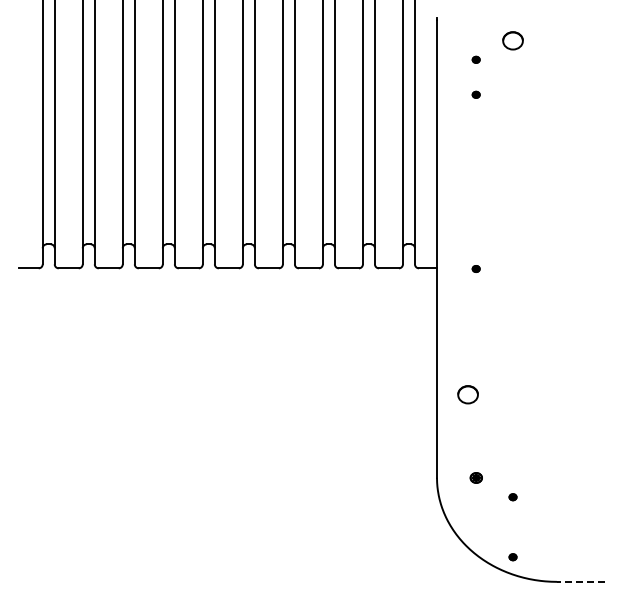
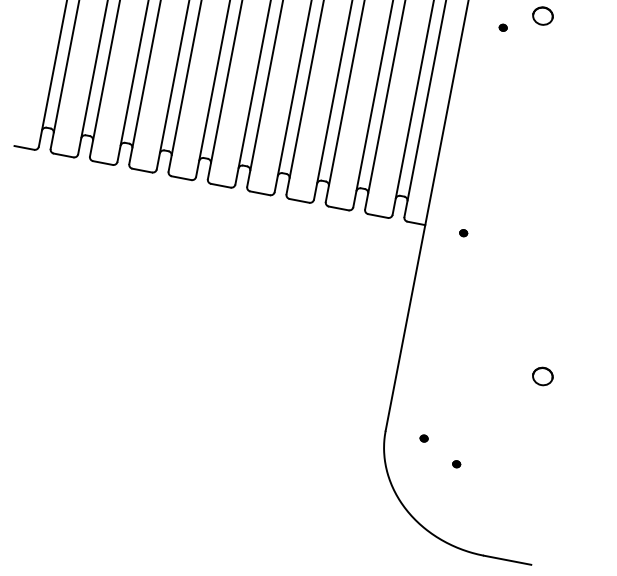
part: (475, 94) -> (495, 61), removed
part: (467, 394) -> (542, 376), moved
part: (475, 478) -> (423, 438), size x0.62
part: (512, 557) -> (444, 523), removed
line: (580, 581) -> (506, 559), dashed -> solid

